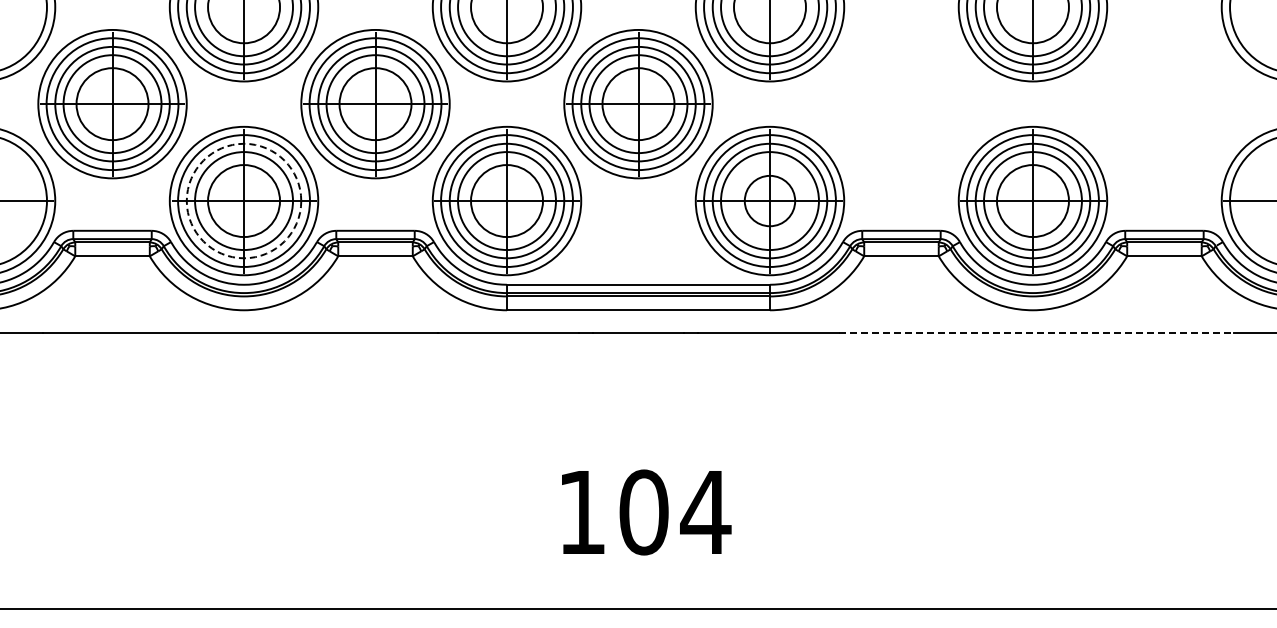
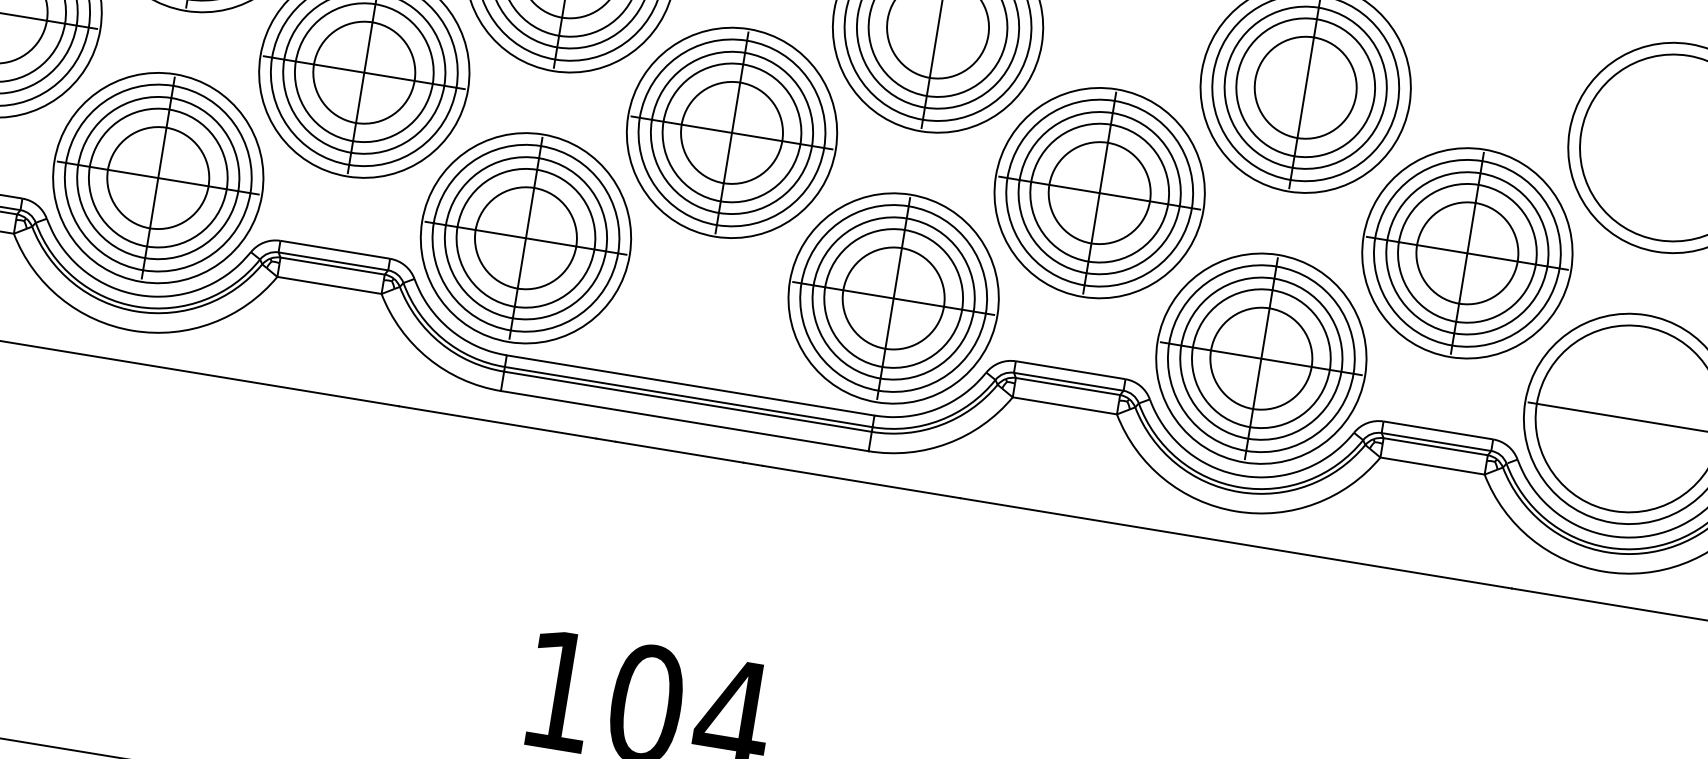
part: (901, 104) -> (1099, 193), added
part: (1164, 104) -> (1467, 253), added
circle: (243, 200) -> (157, 177), dashed -> solid
circle: (769, 201) -> (892, 299), size x1.43
line: (1036, 332) -> (1236, 543), dashed -> solid

